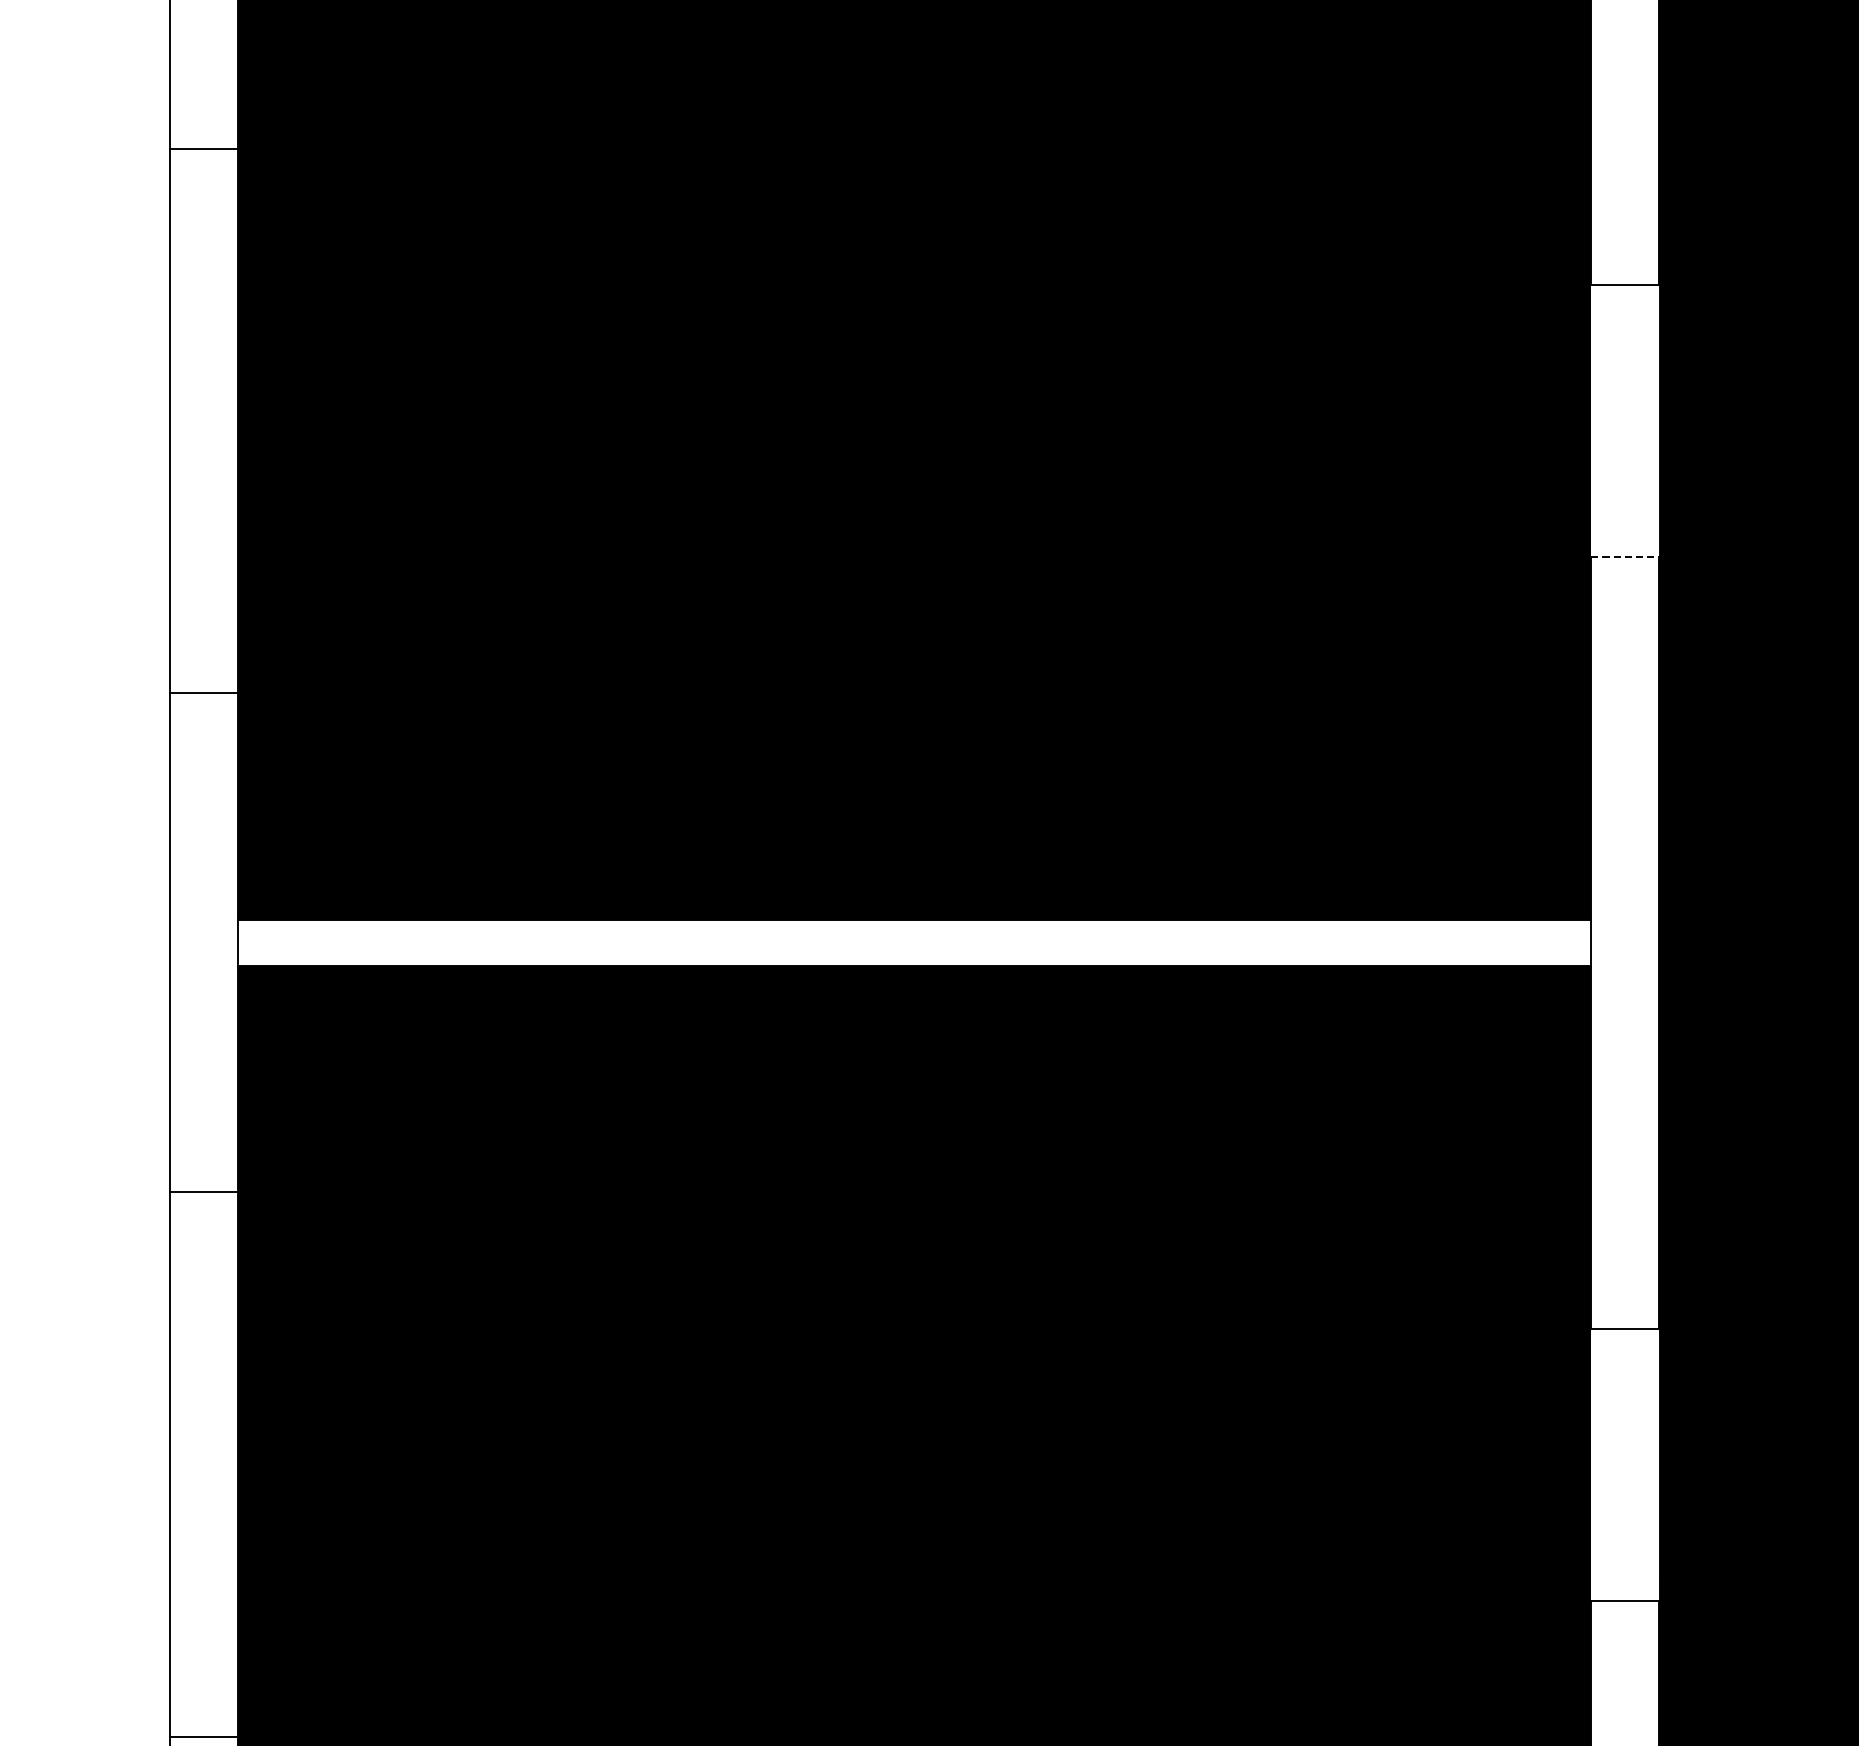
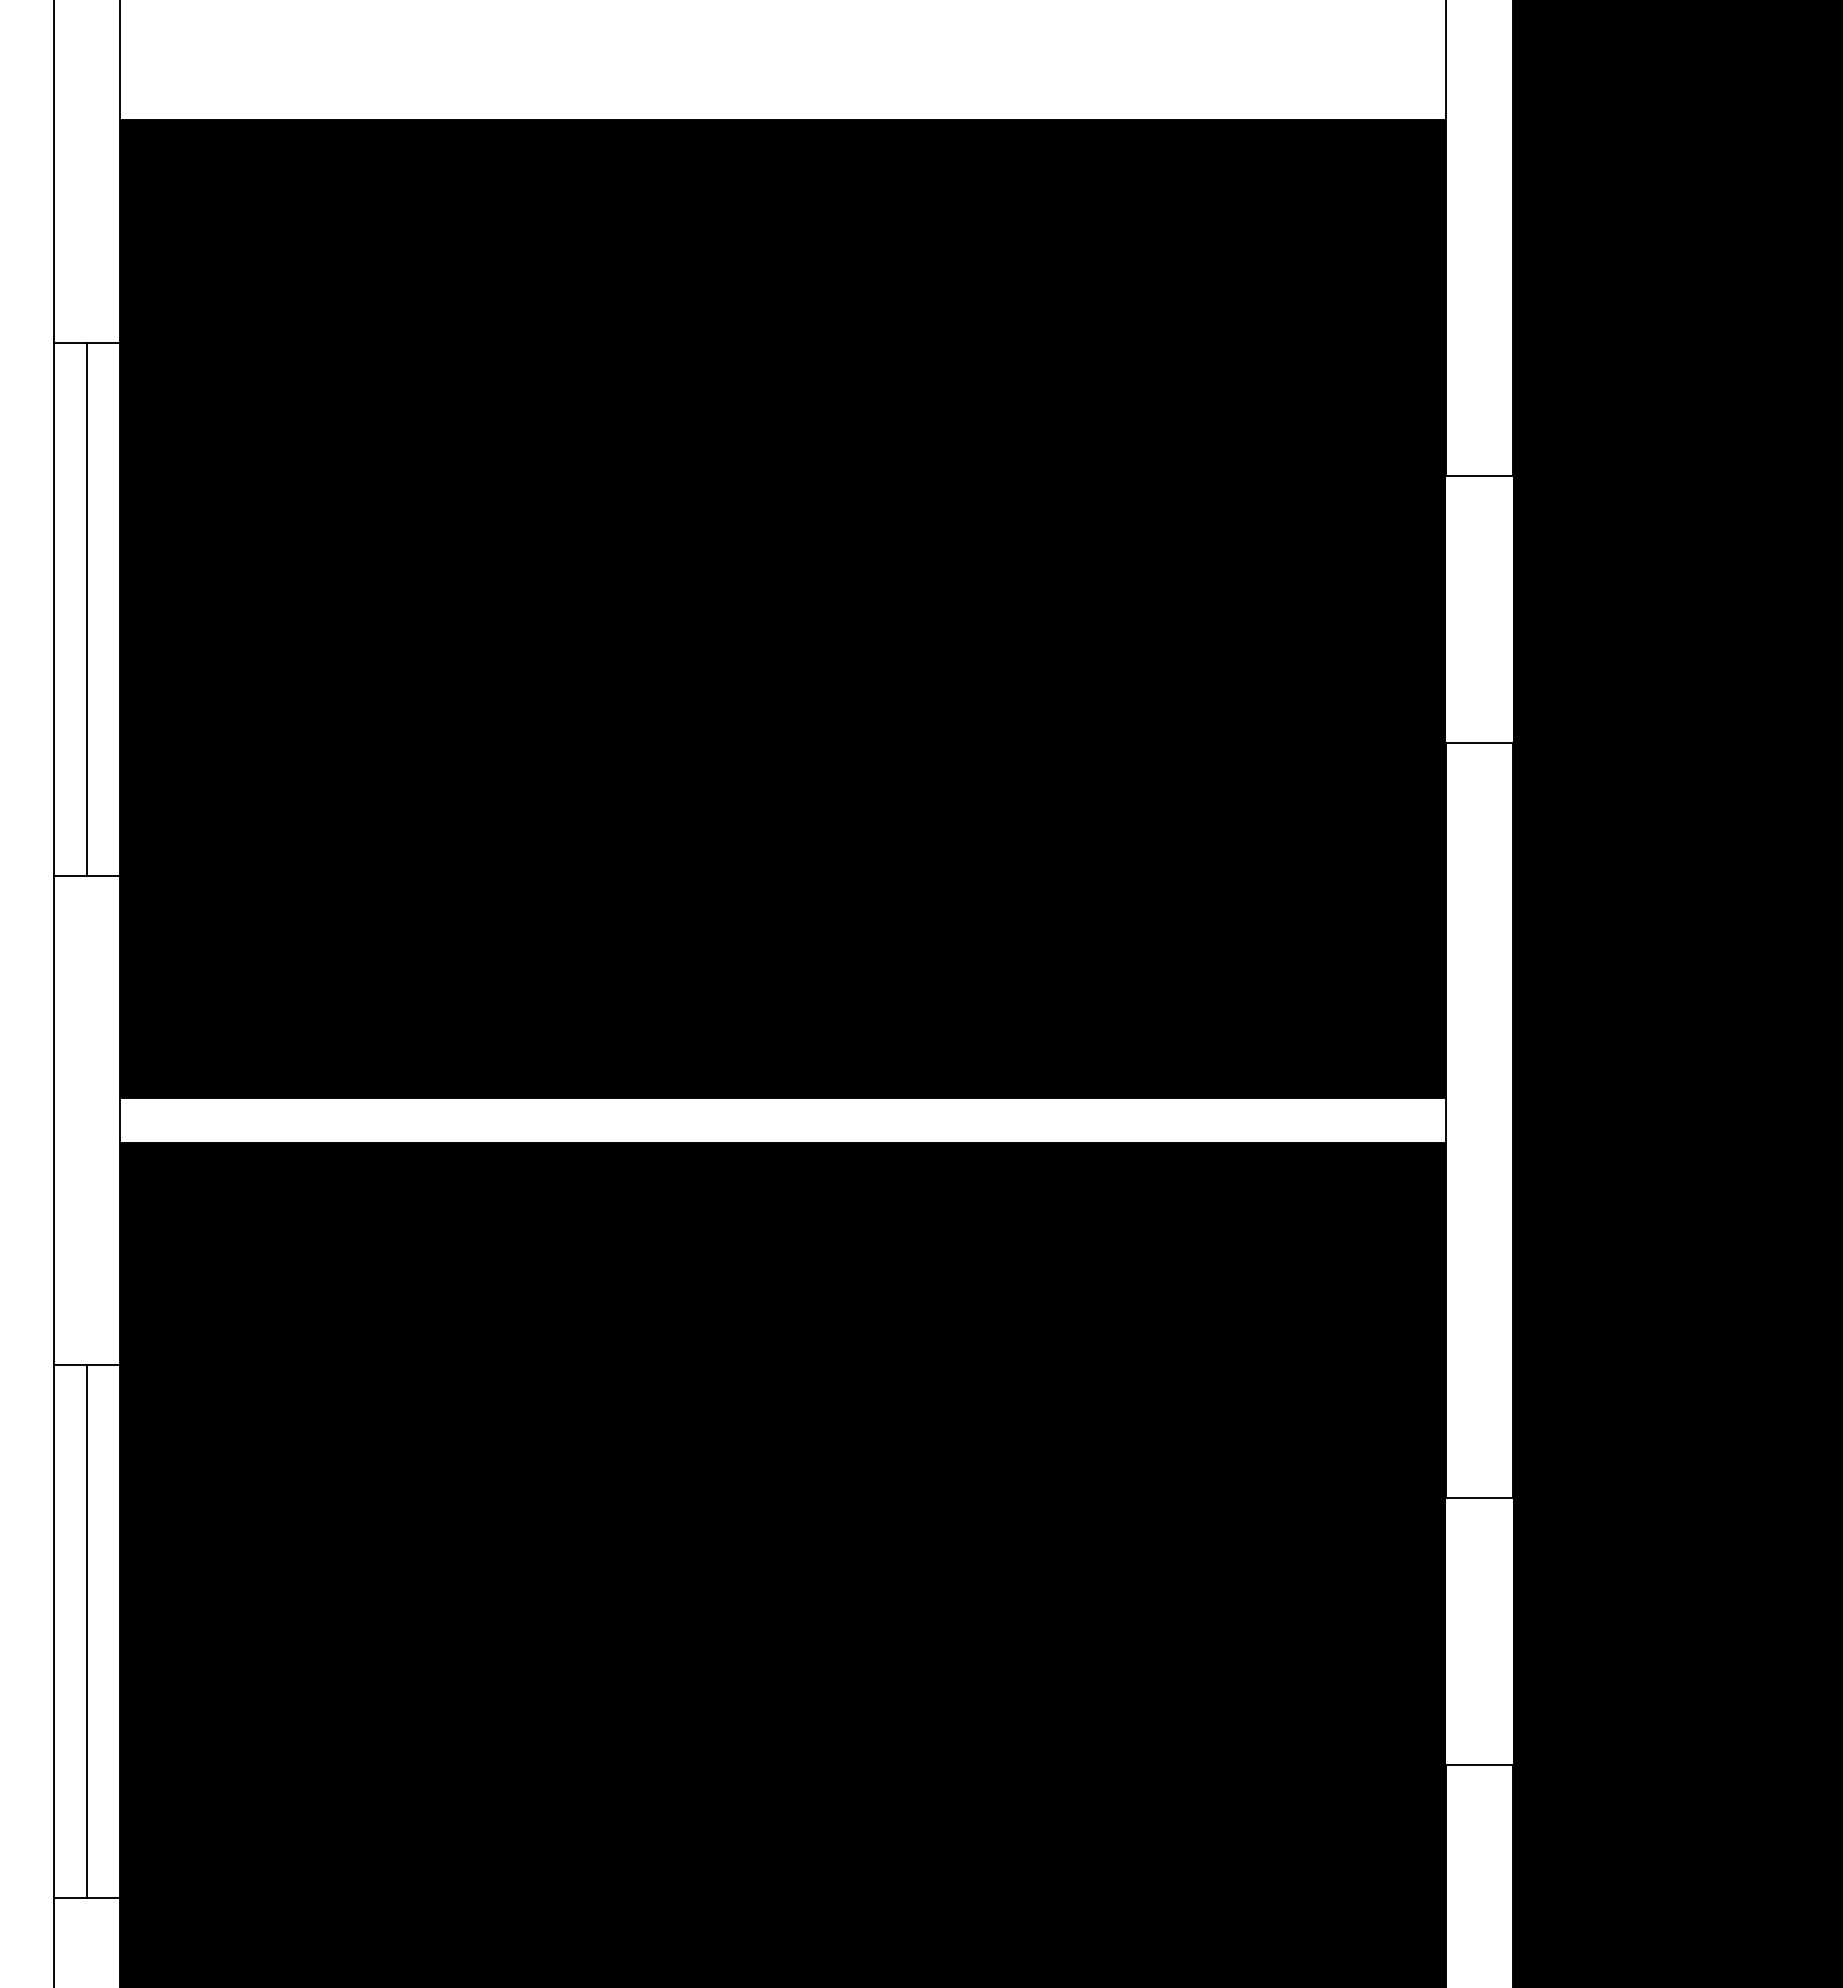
line: (203, 421) -> (86, 609), added
line: (1626, 557) -> (1480, 742), dashed -> solid
line: (203, 1464) -> (86, 1631), added

